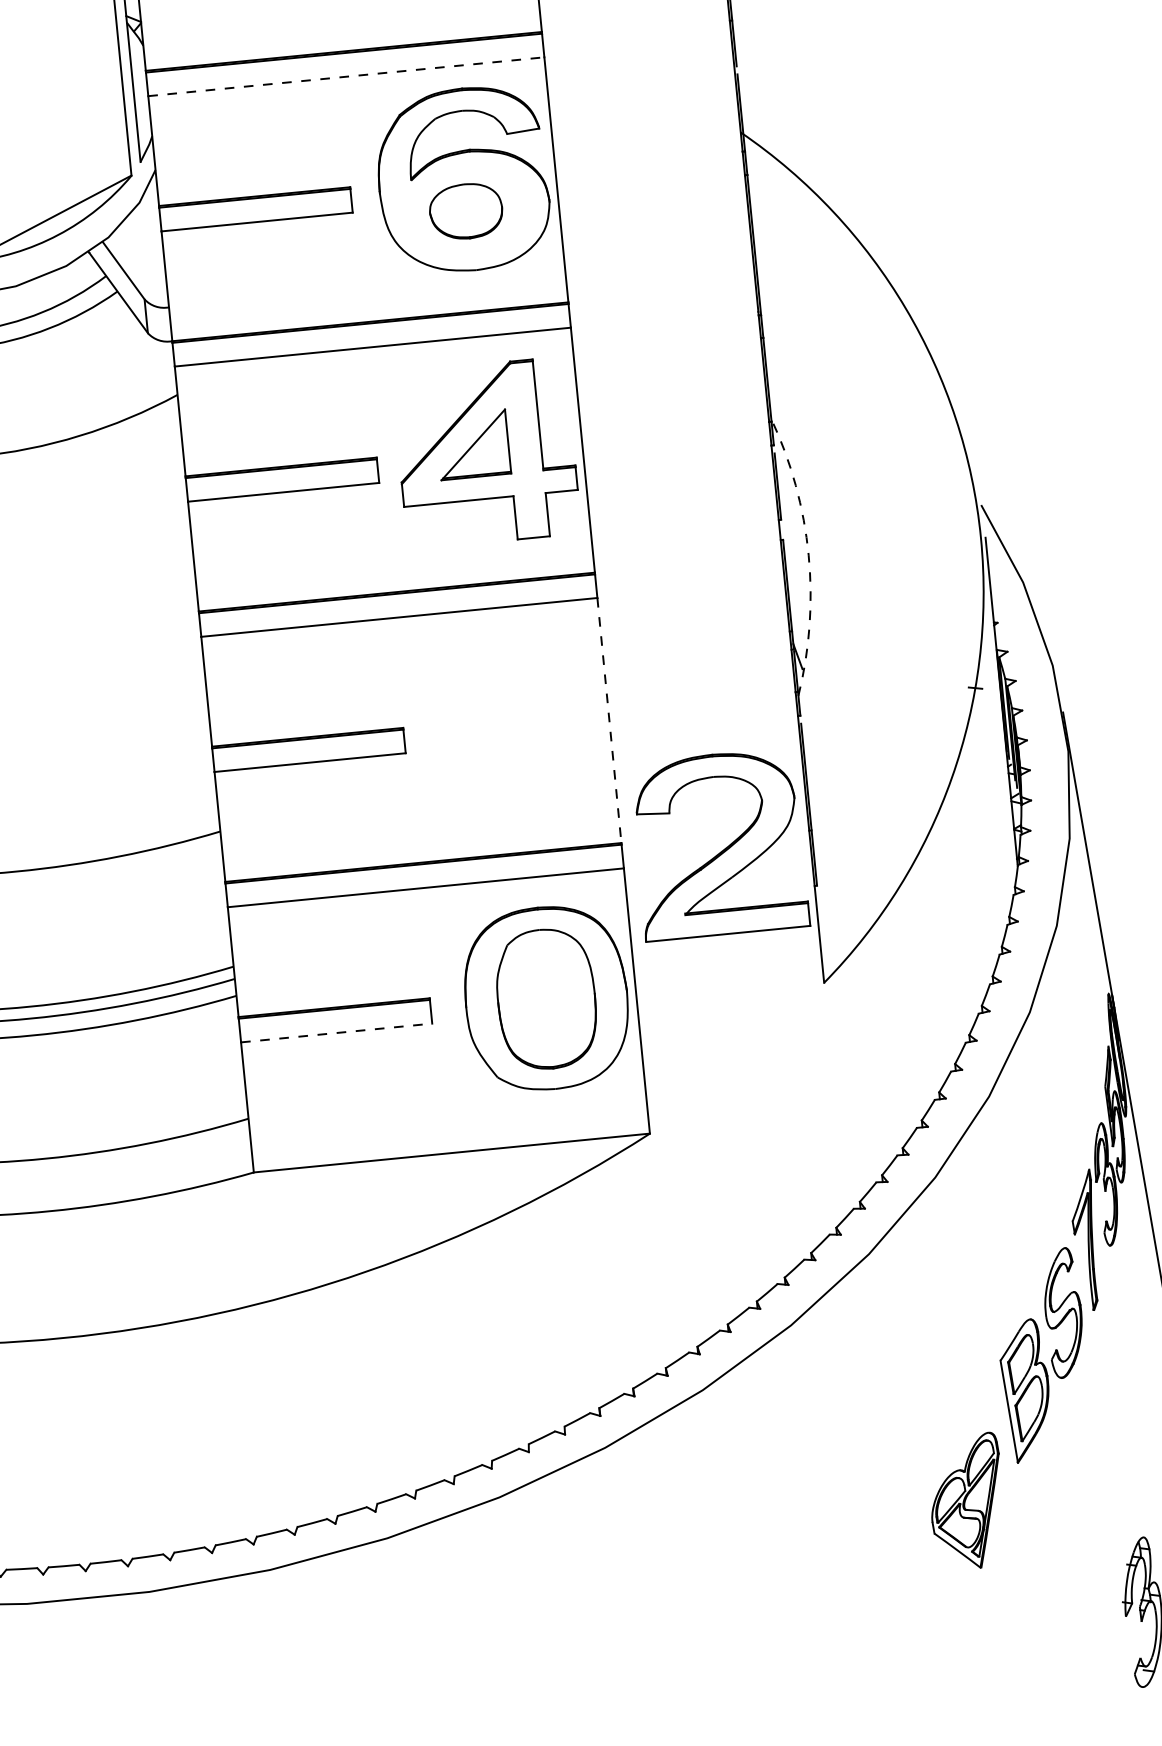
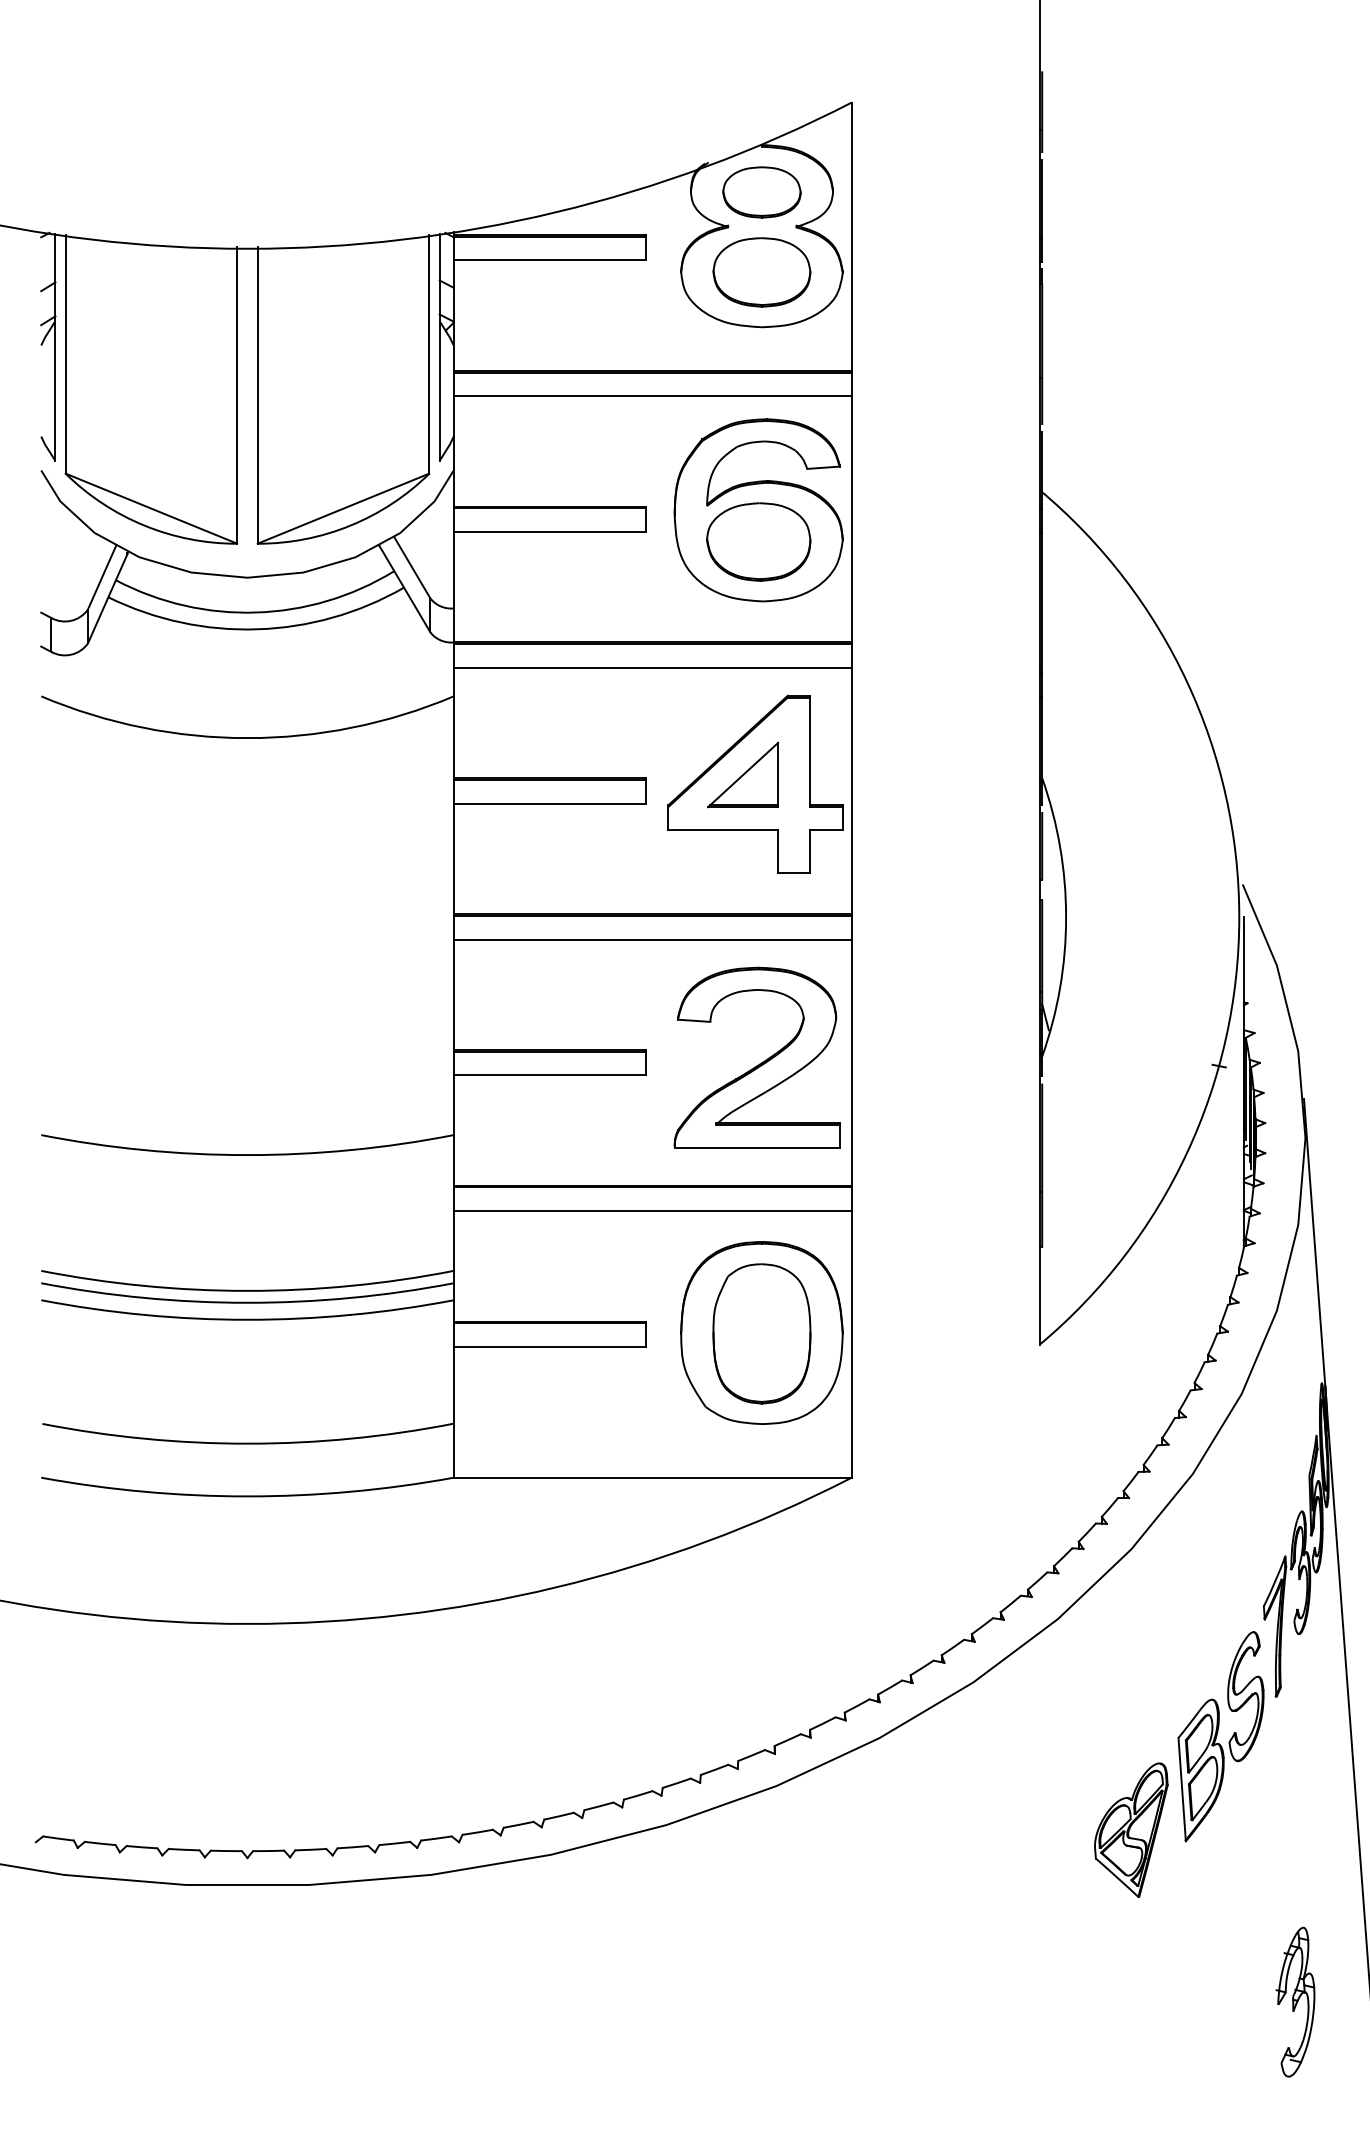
line: (346, 77) -> (652, 396), dashed -> solid
part: (465, 210) -> (758, 541), size x1.43
arc: (809, 555) -> (1066, 917), dashed -> solid
line: (609, 721) -> (851, 1063), dashed -> solid
part: (722, 850) -> (759, 1063), moved
line: (337, 1032) -> (550, 1346), dashed -> solid
part: (967, 1501) -> (1131, 1829), moved

